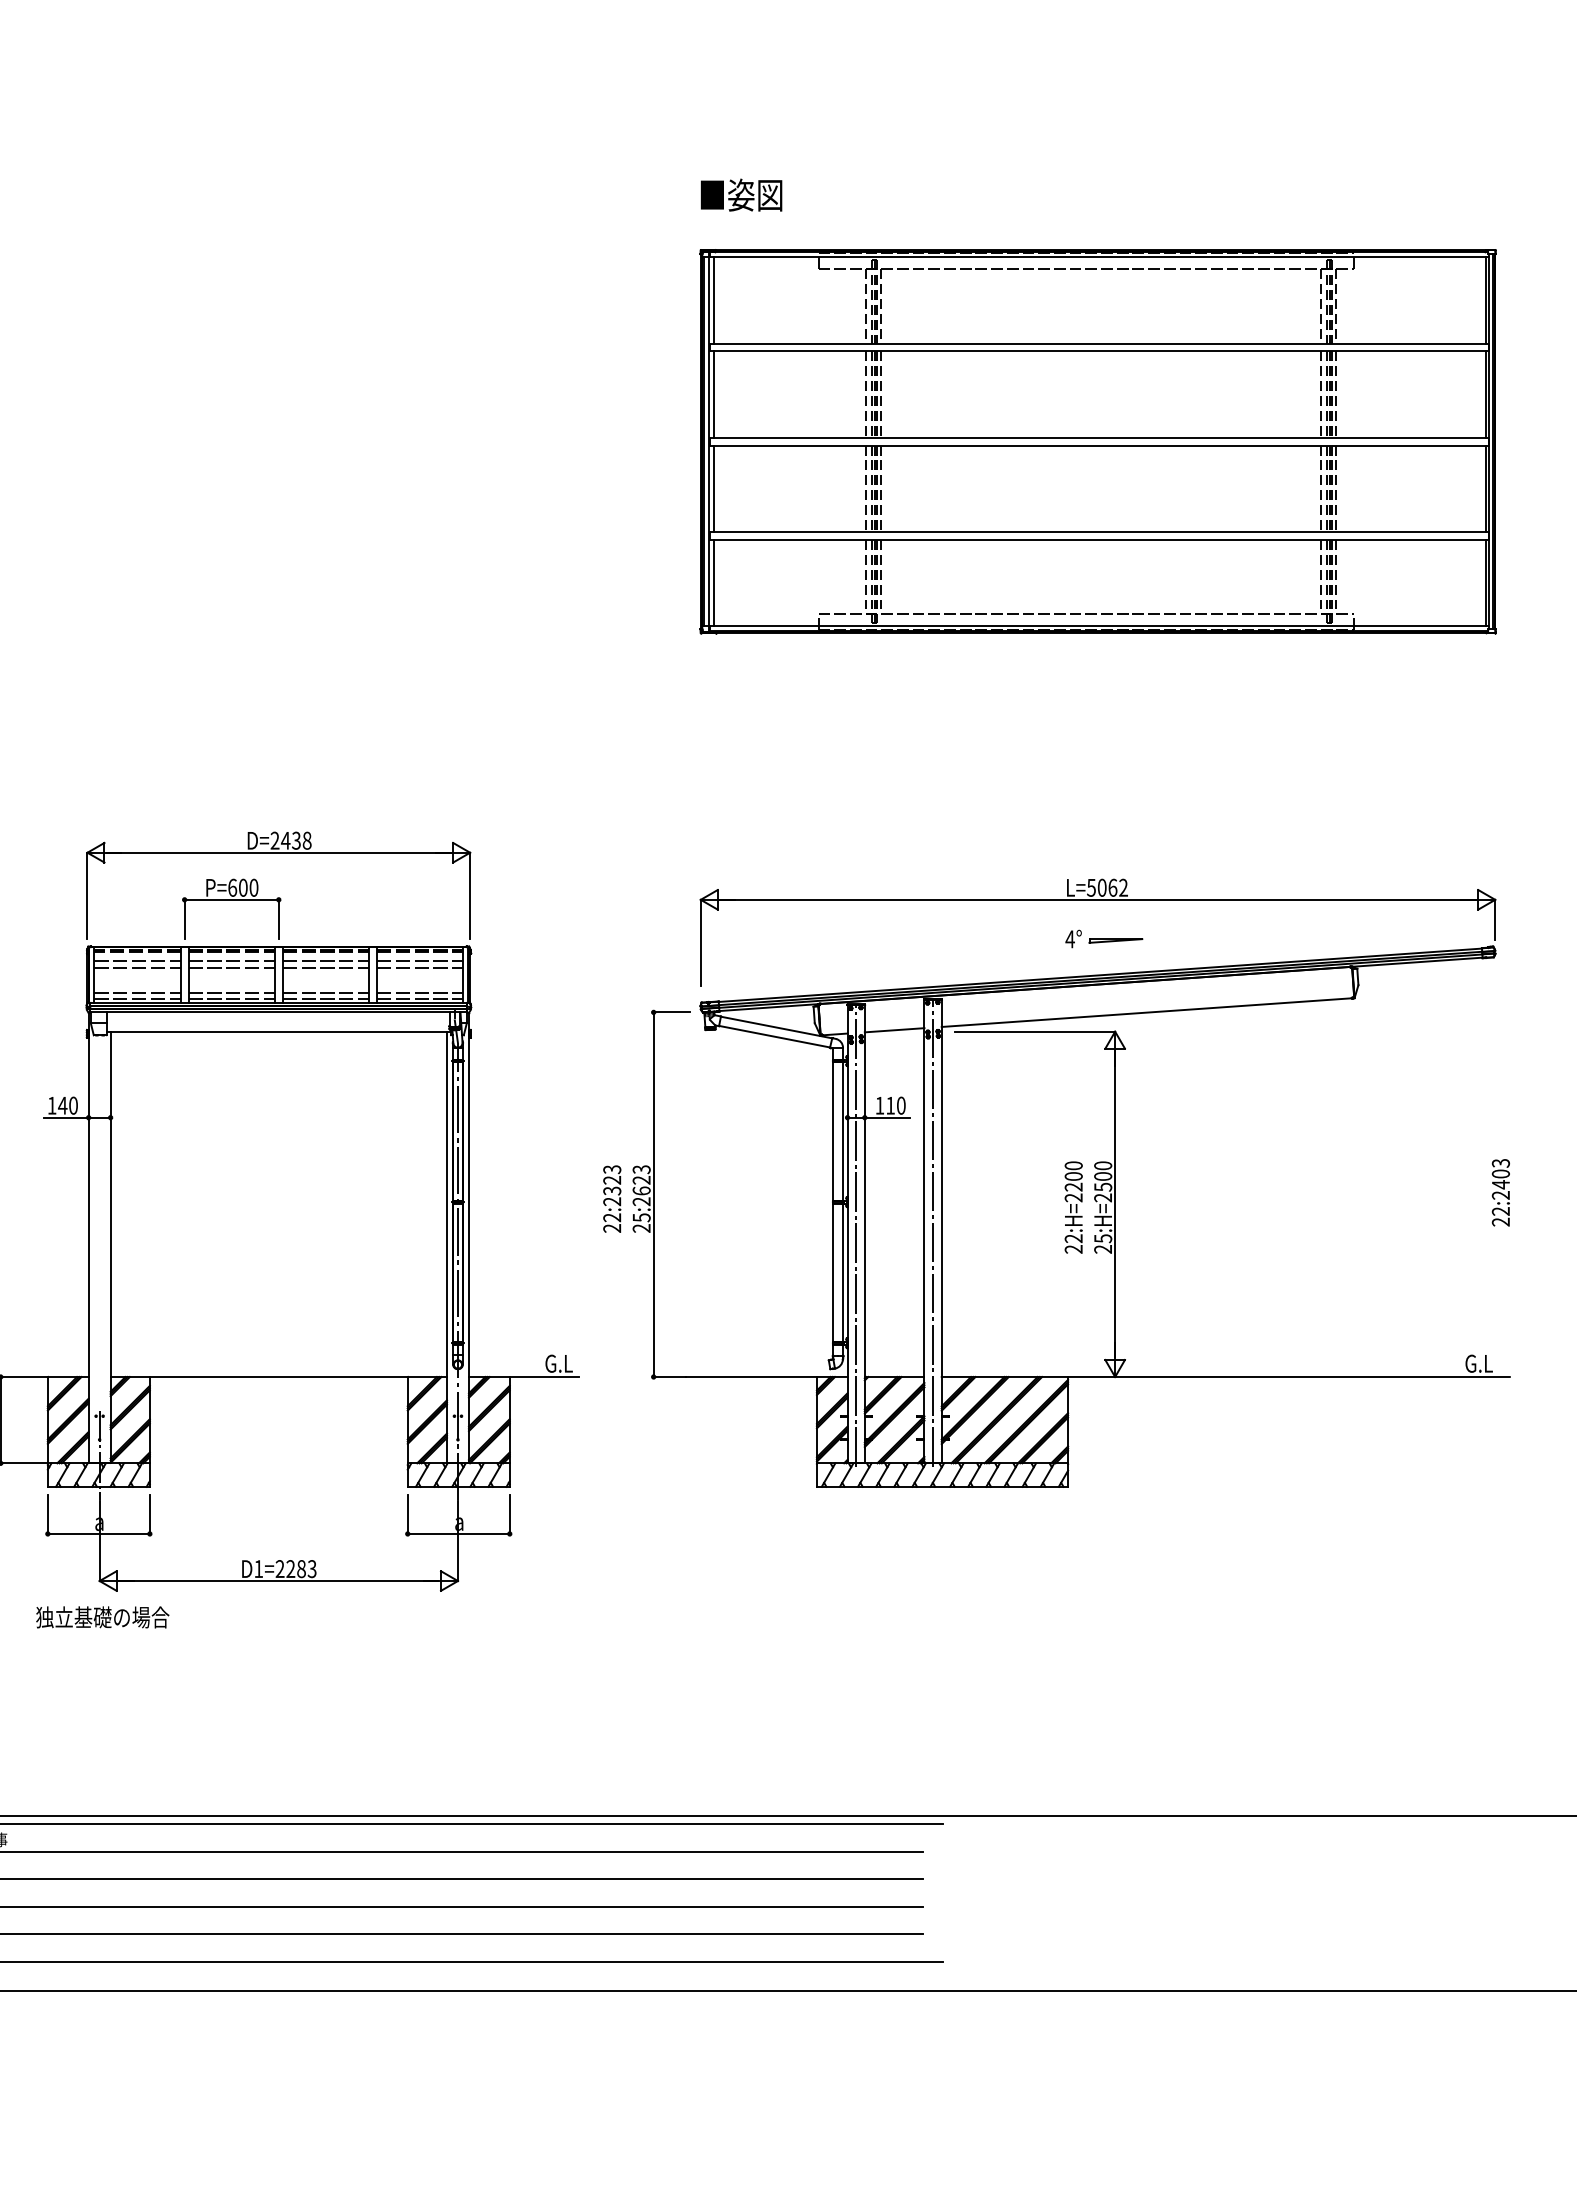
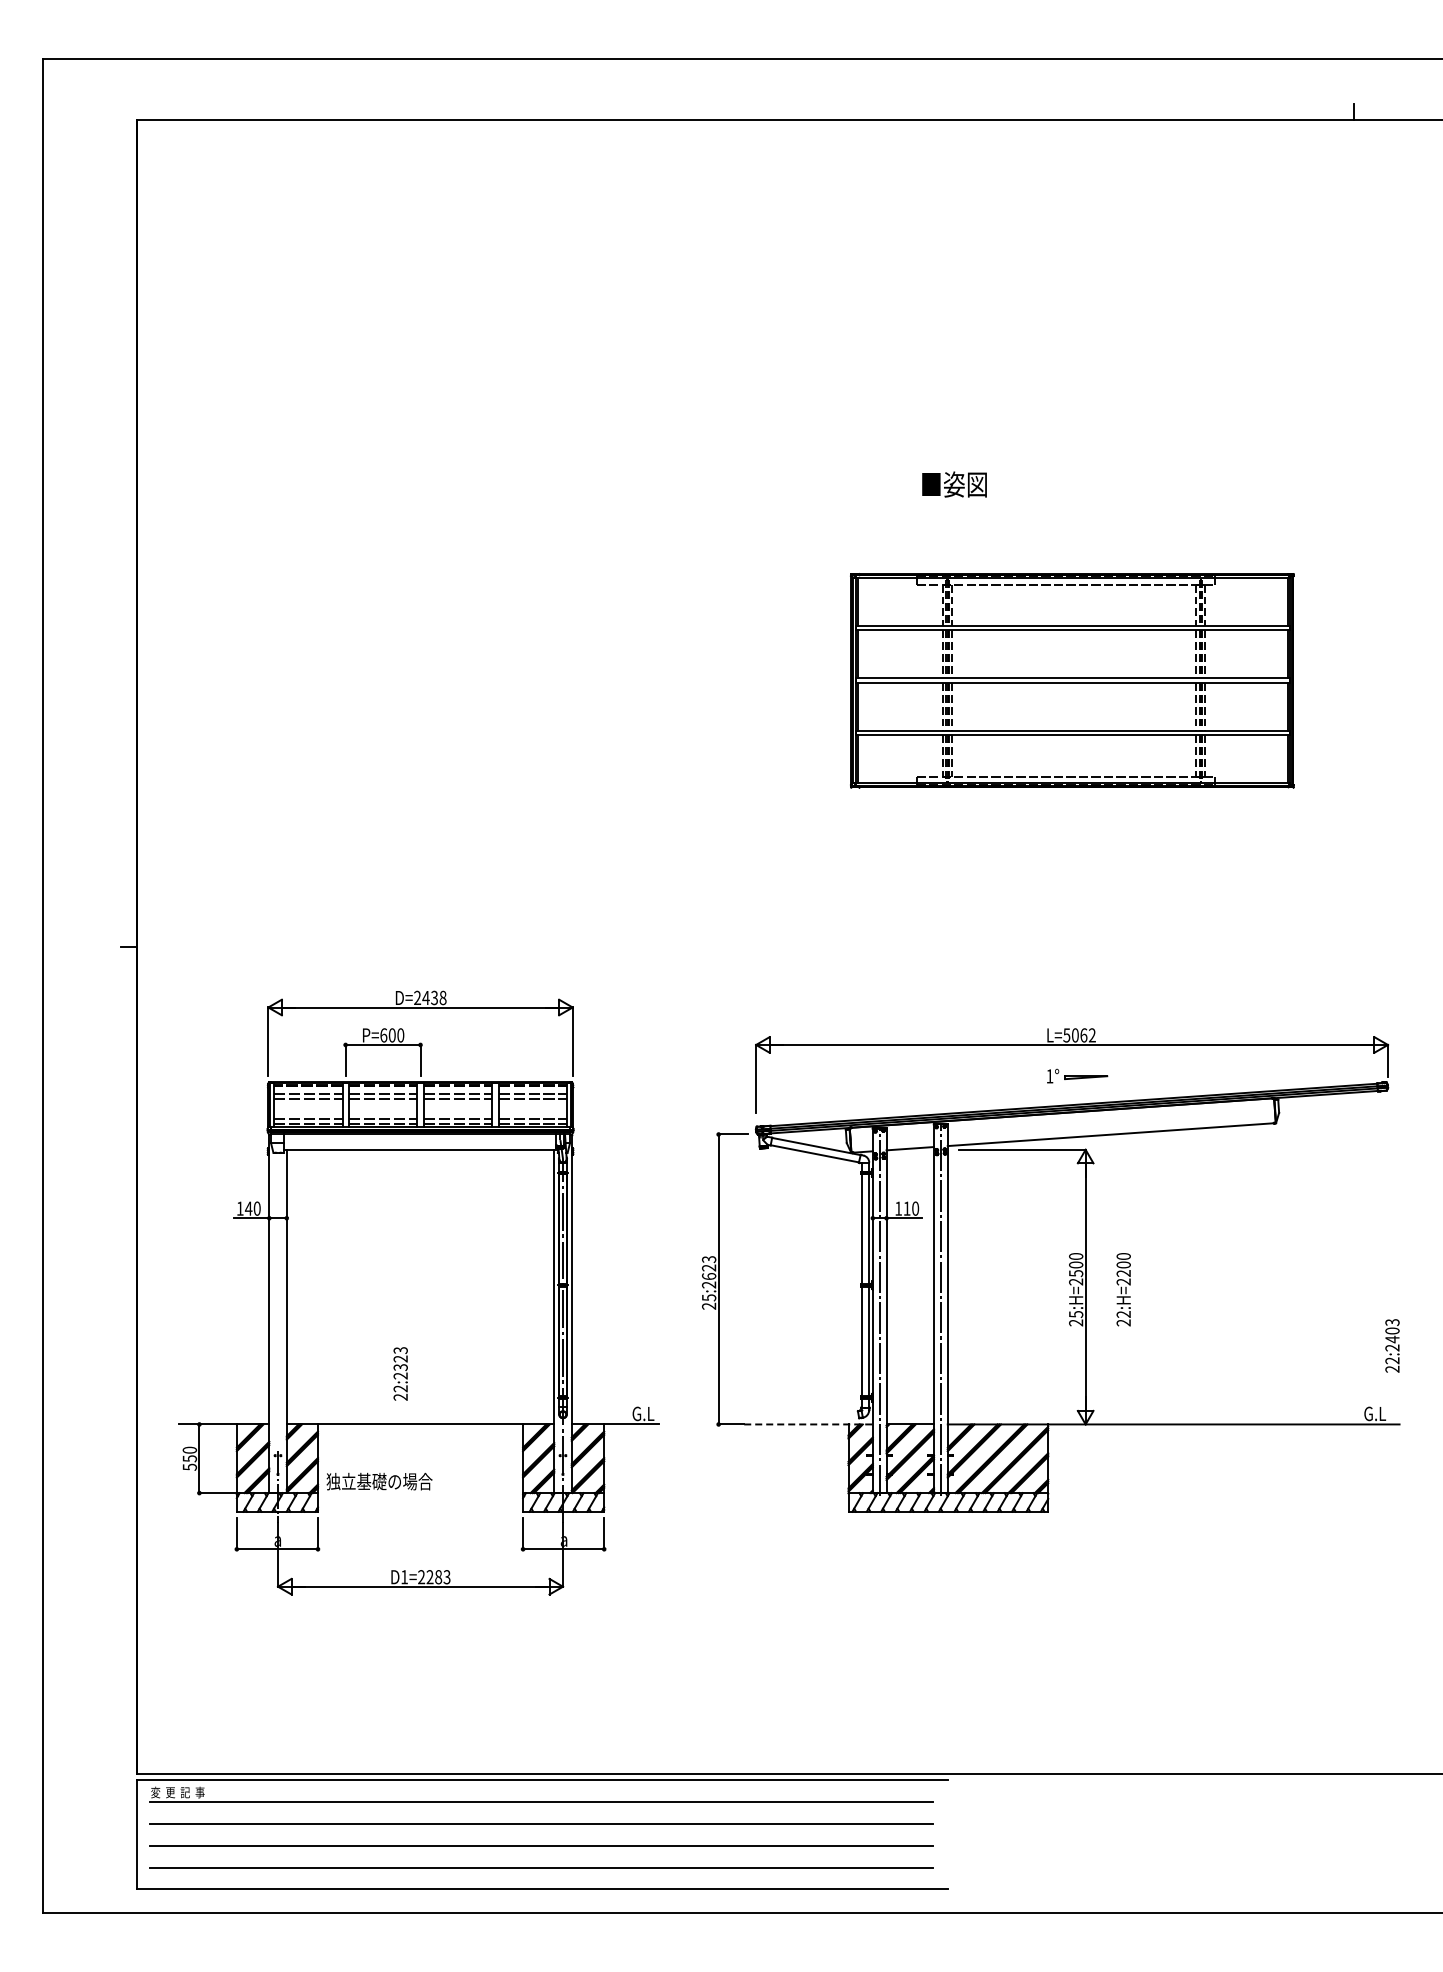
text: (741, 195) -> (954, 484), moved
part: (1098, 441) -> (1072, 680), size x0.7
text: (1069, 939) -> (1049, 1076), 4° -> 1°
text: (1500, 1192) -> (1392, 1345), moved
text: (611, 1198) -> (400, 1373), moved
text: (1073, 1207) -> (1123, 1289), moved
line: (767, 1377) -> (809, 1424), solid -> dashed
text: (102, 1617) -> (379, 1481), moved

